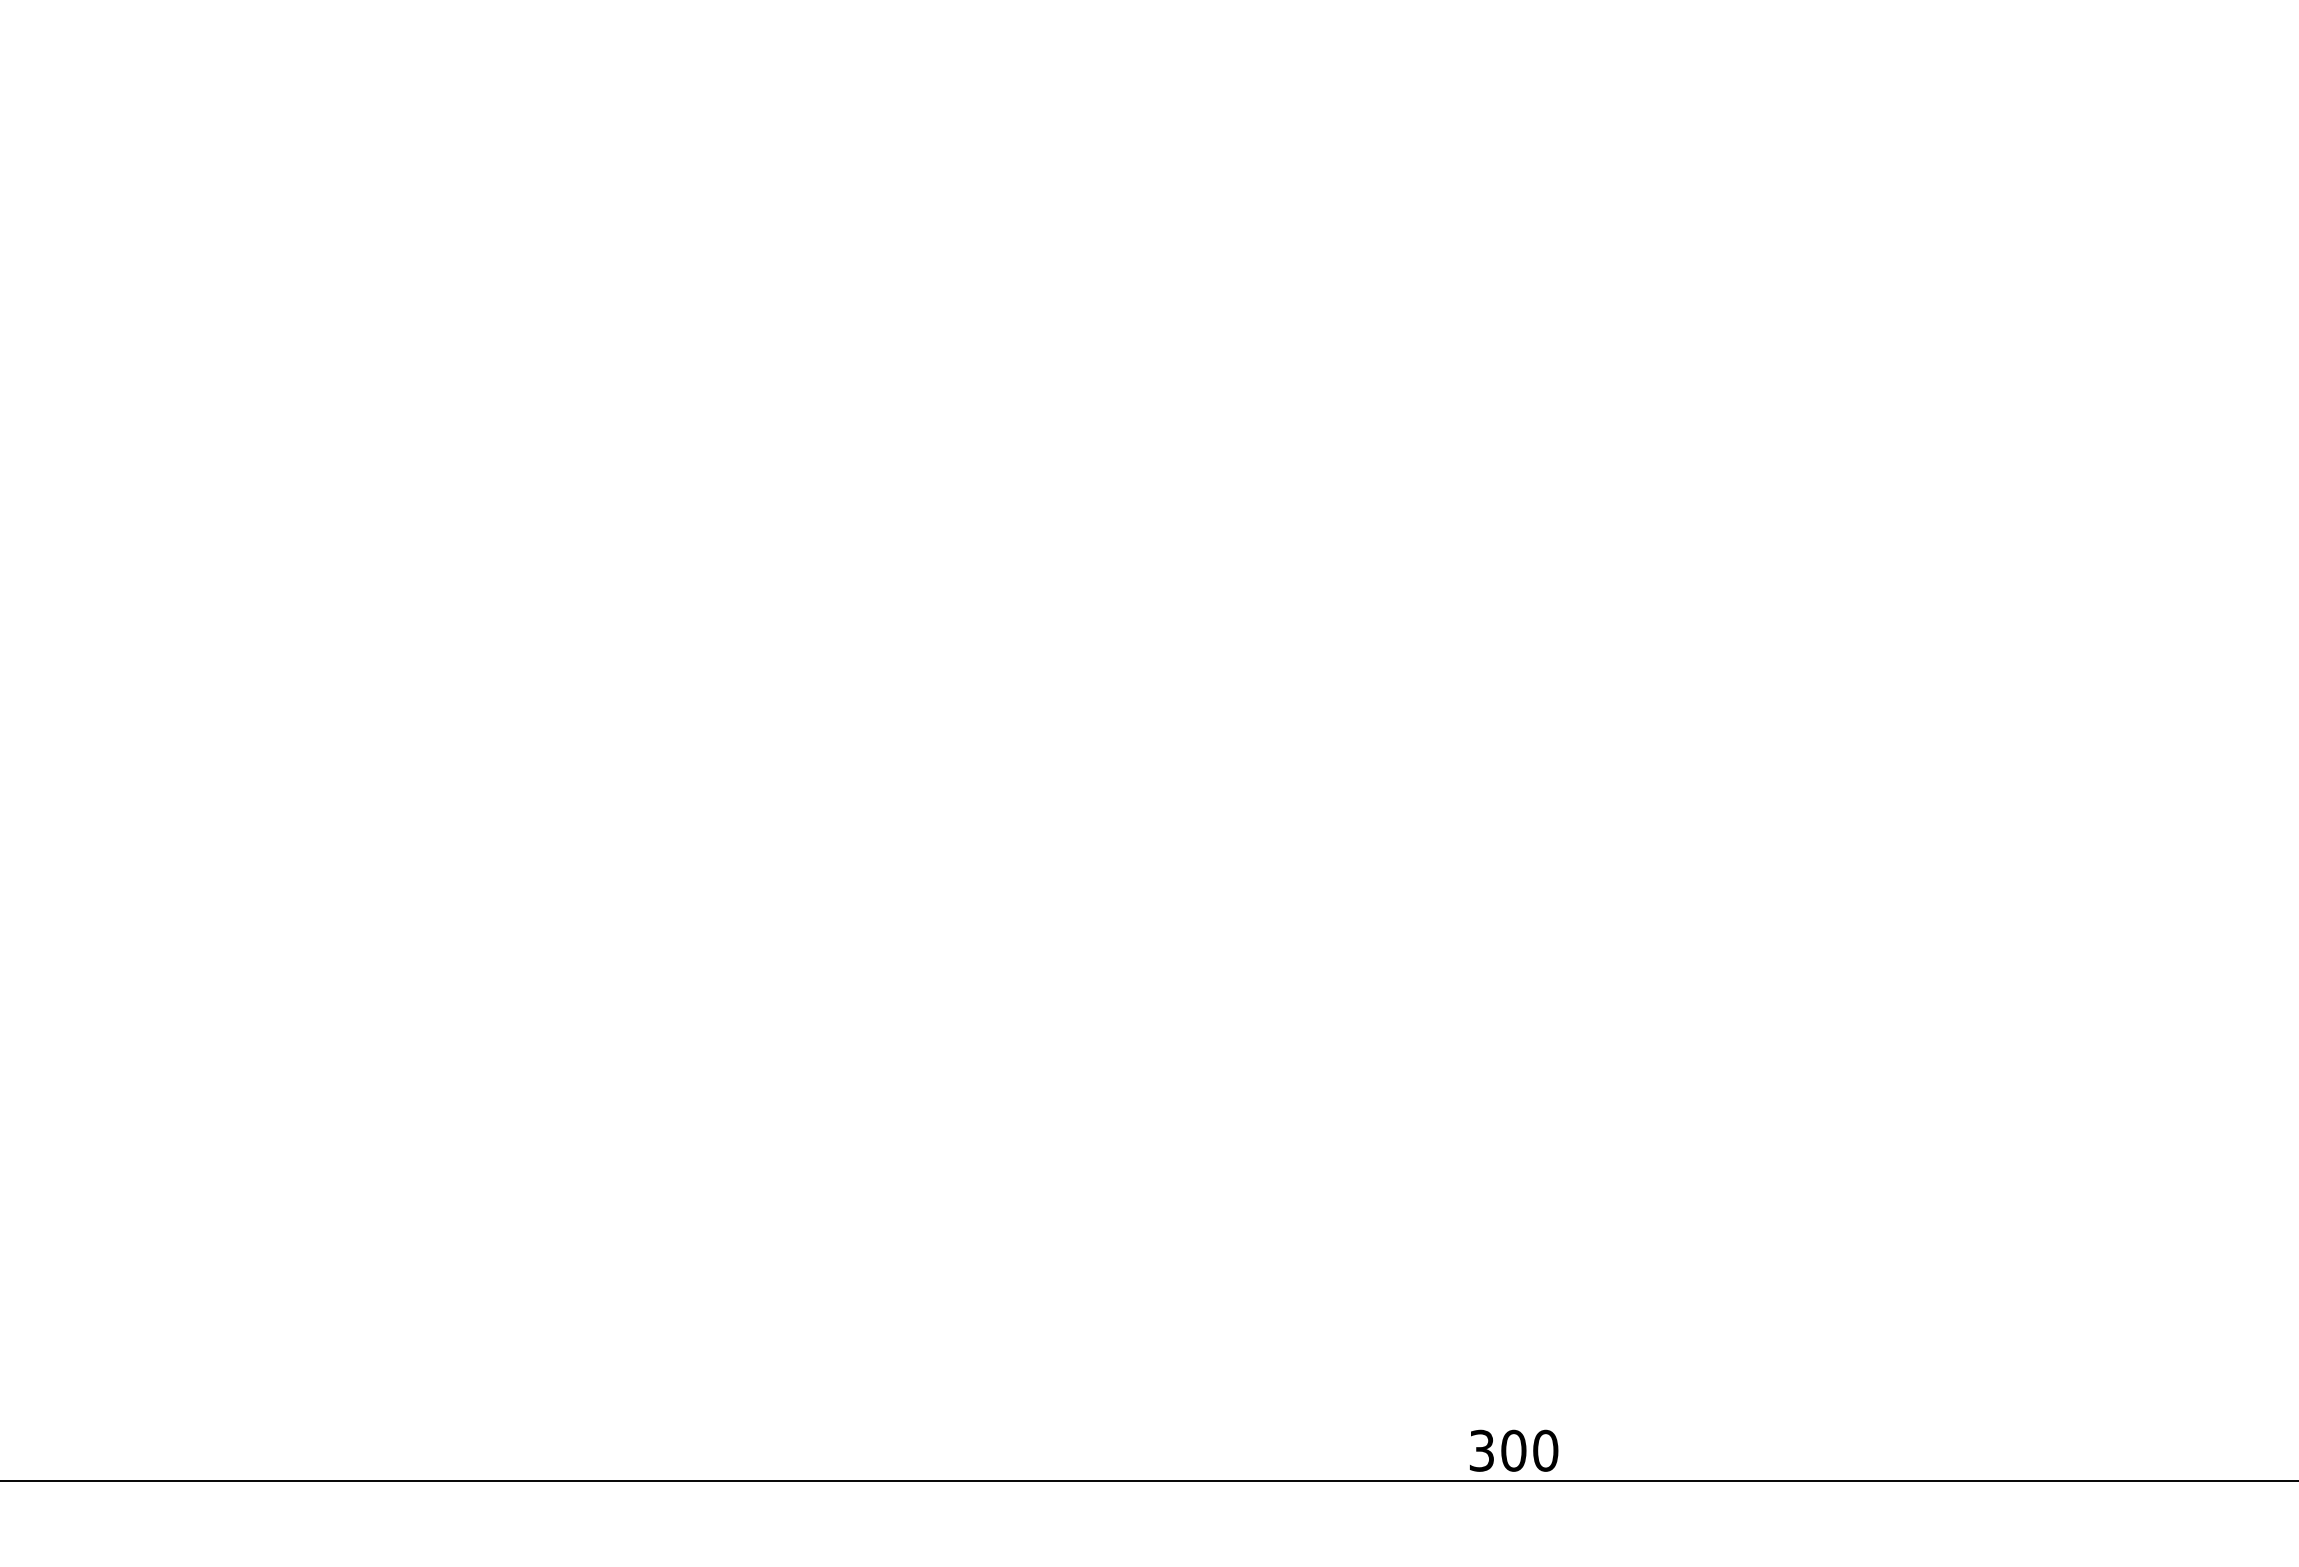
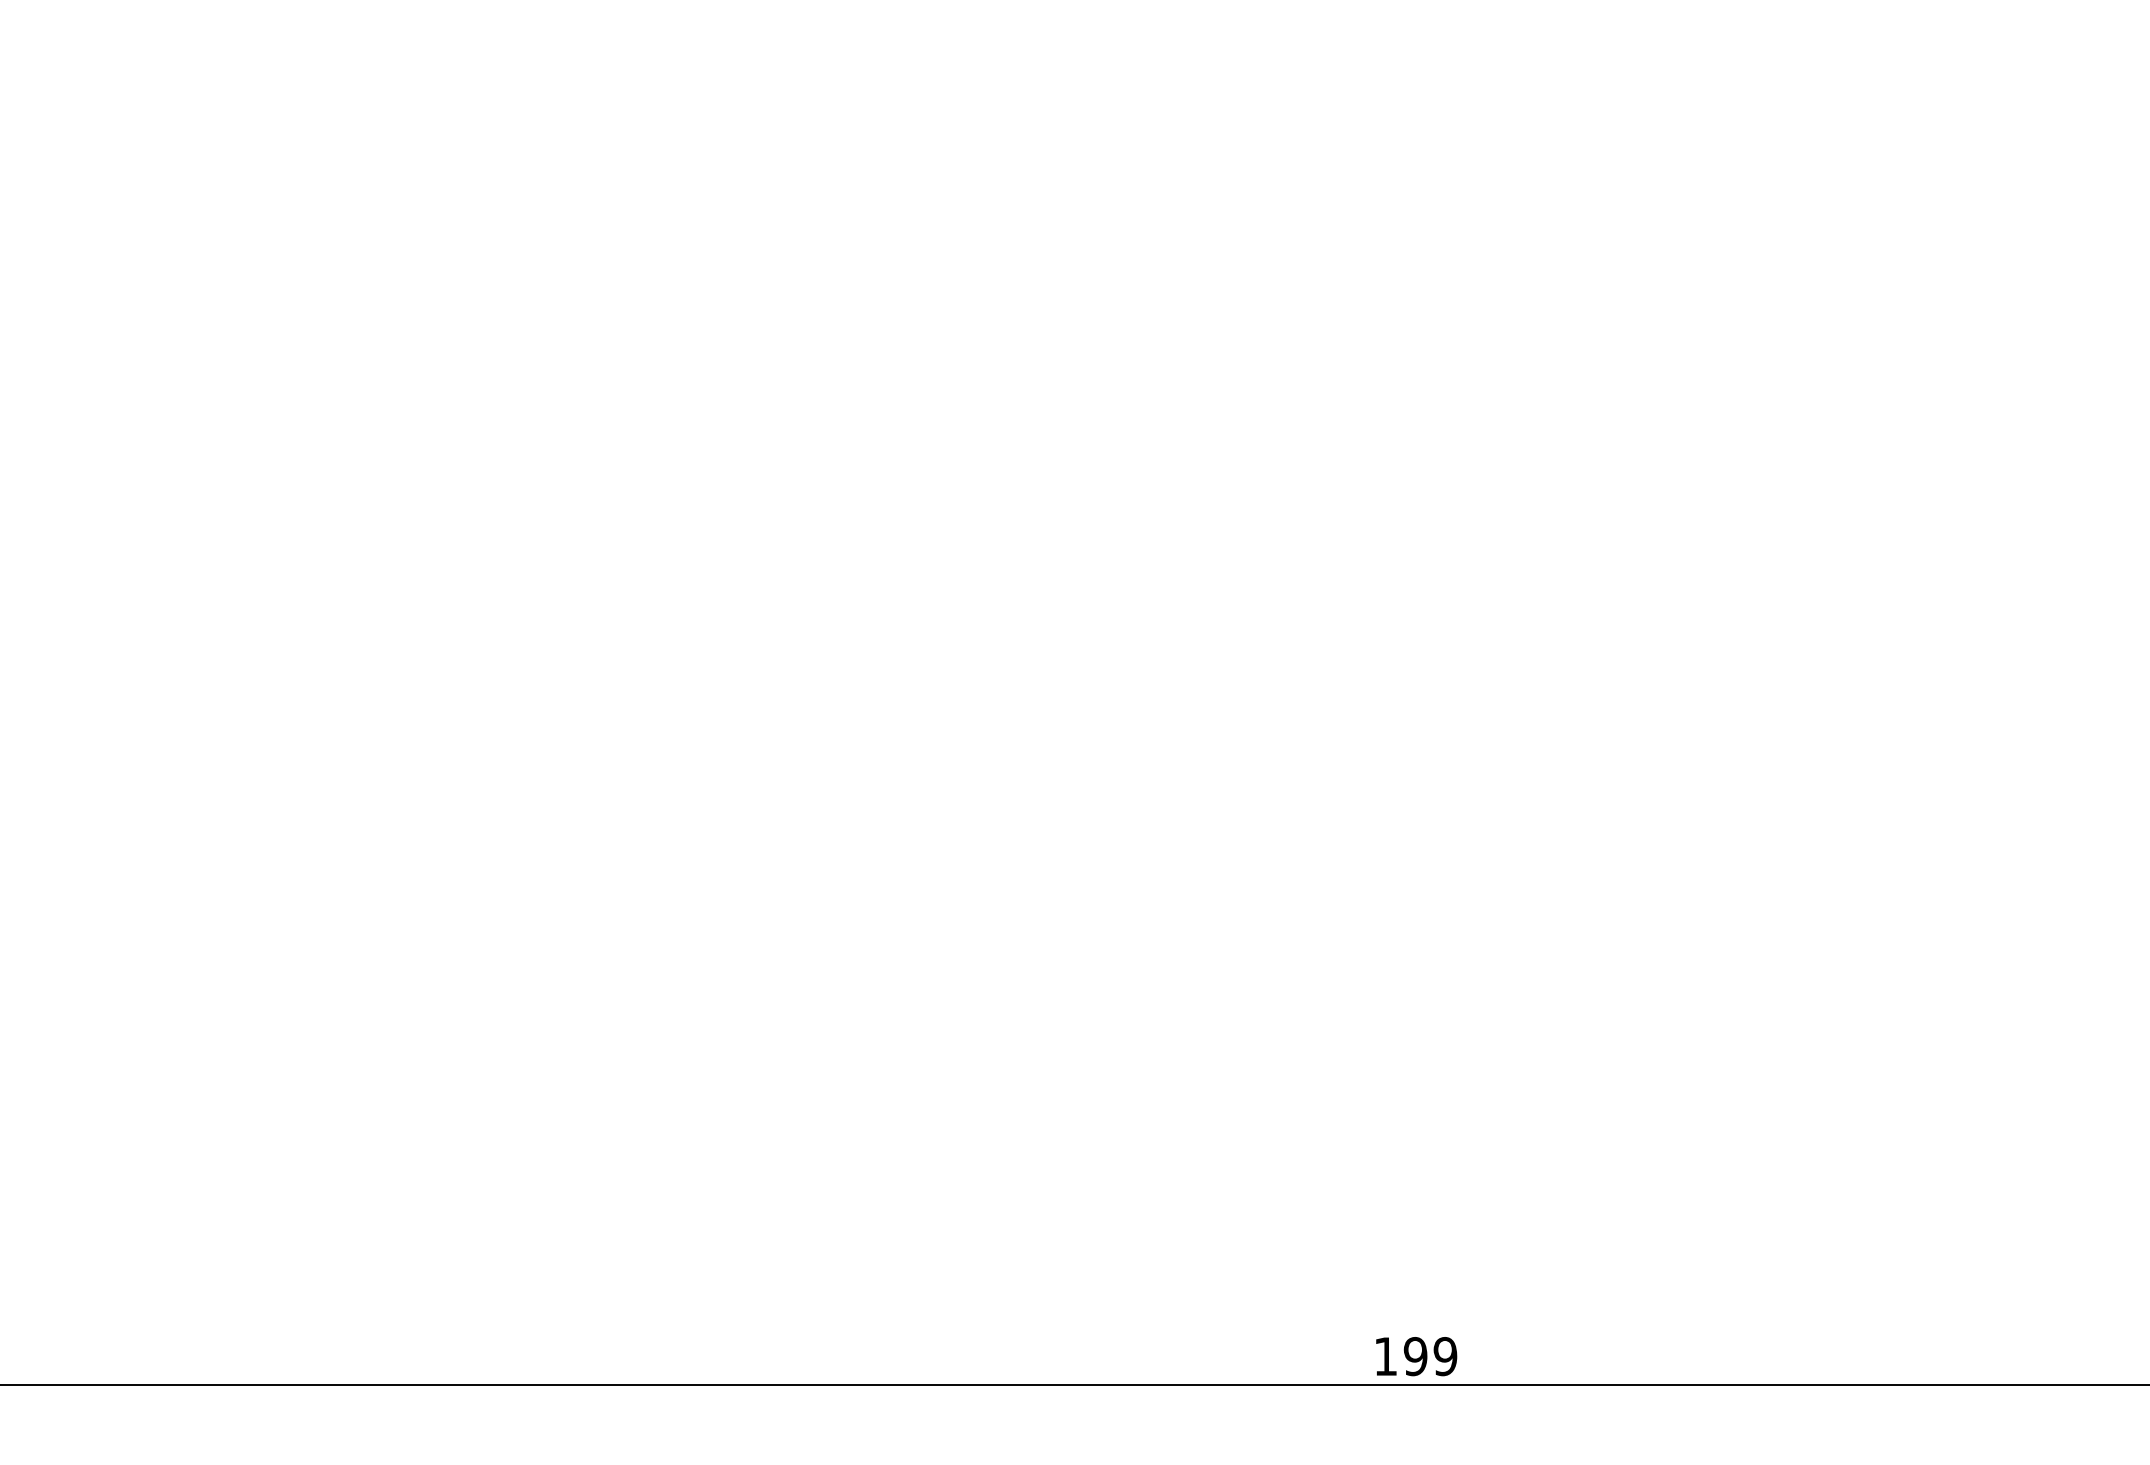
text: (1513, 1450) -> (1415, 1356), 300 -> 199

